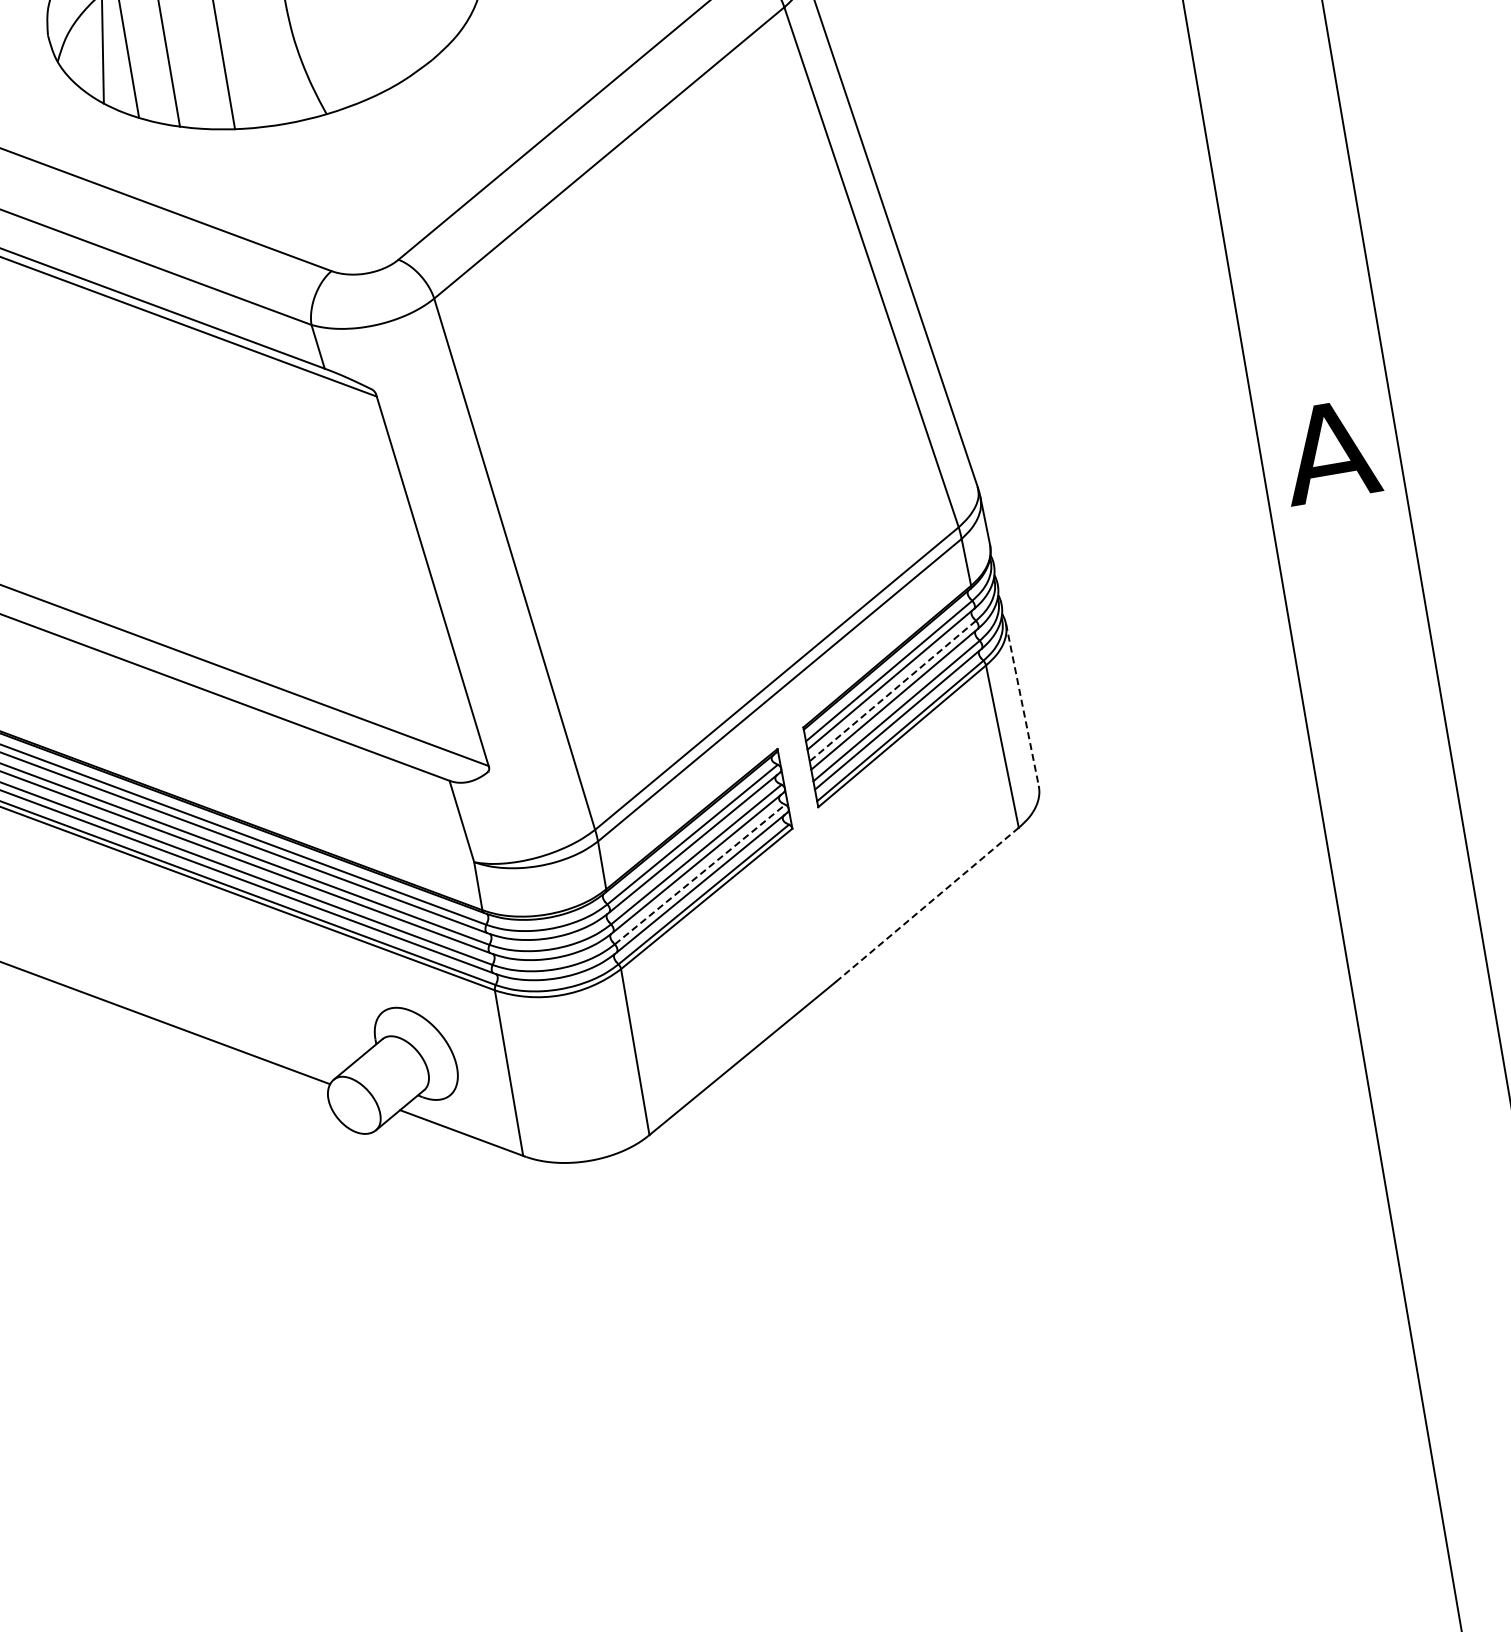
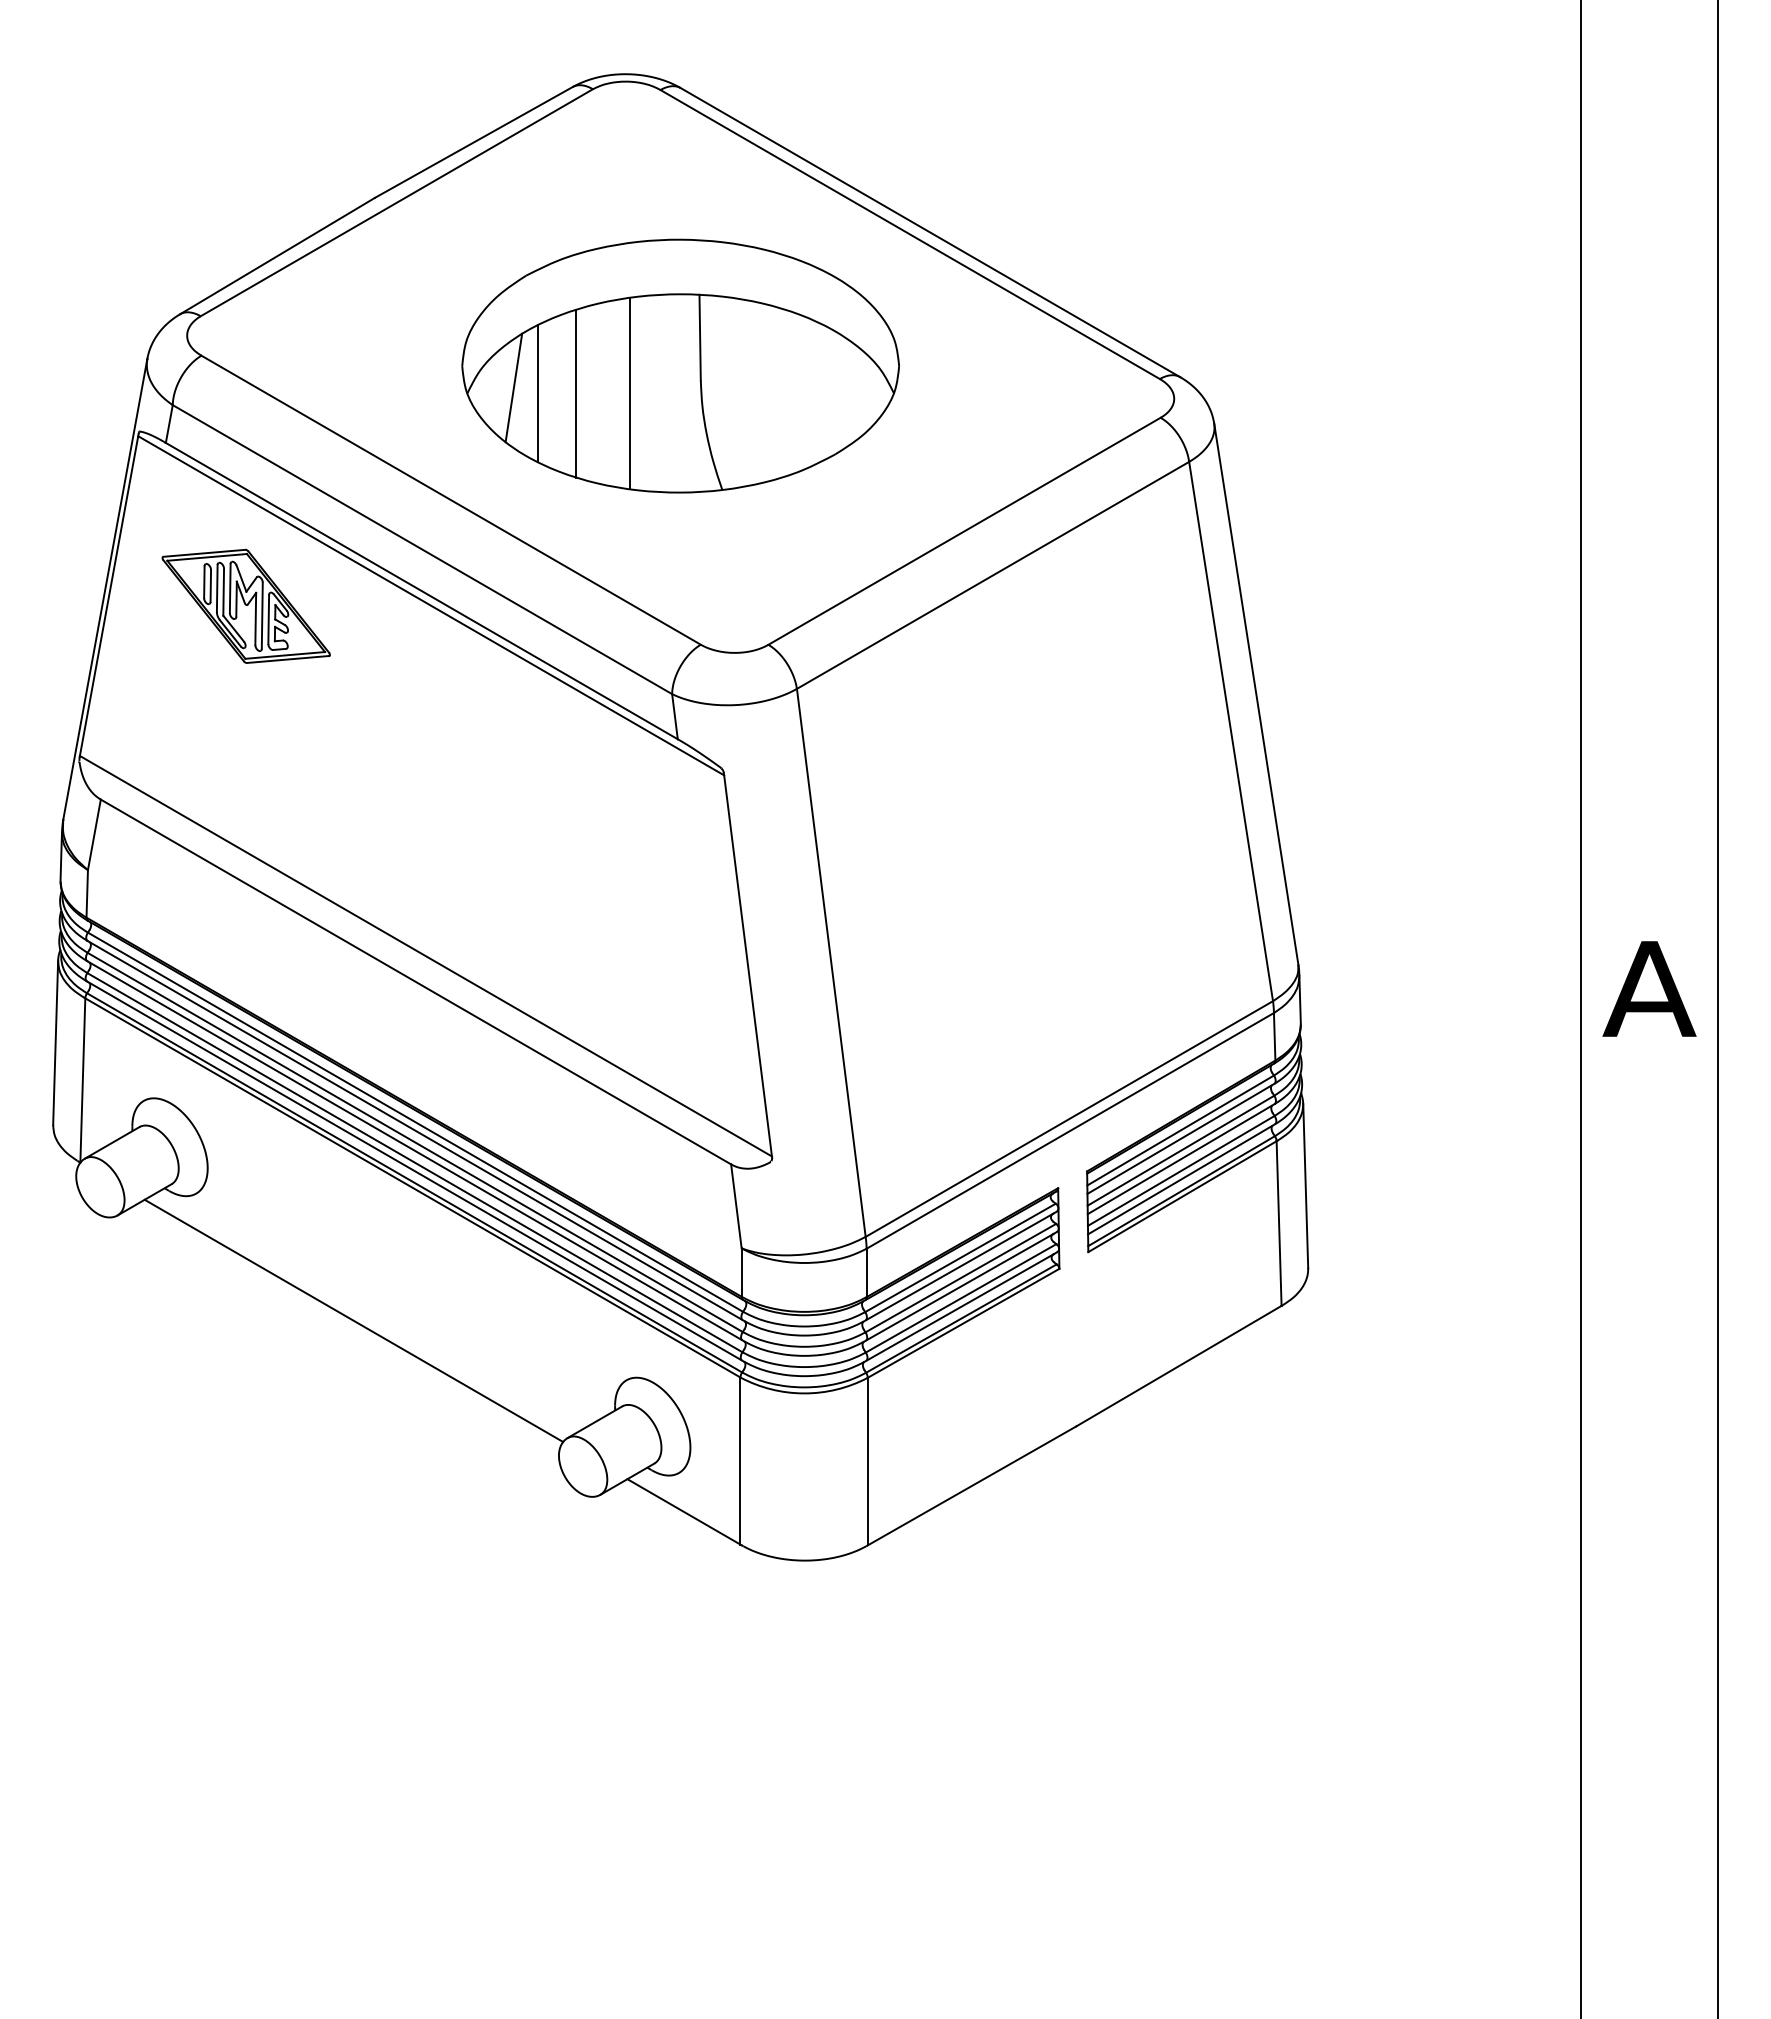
line: (892, 690) -> (1180, 1150), dashed -> solid
line: (1022, 705) -> (1305, 1186), dashed -> solid
line: (700, 874) -> (961, 1298), dashed -> solid
line: (927, 905) -> (1179, 1366), dashed -> solid

